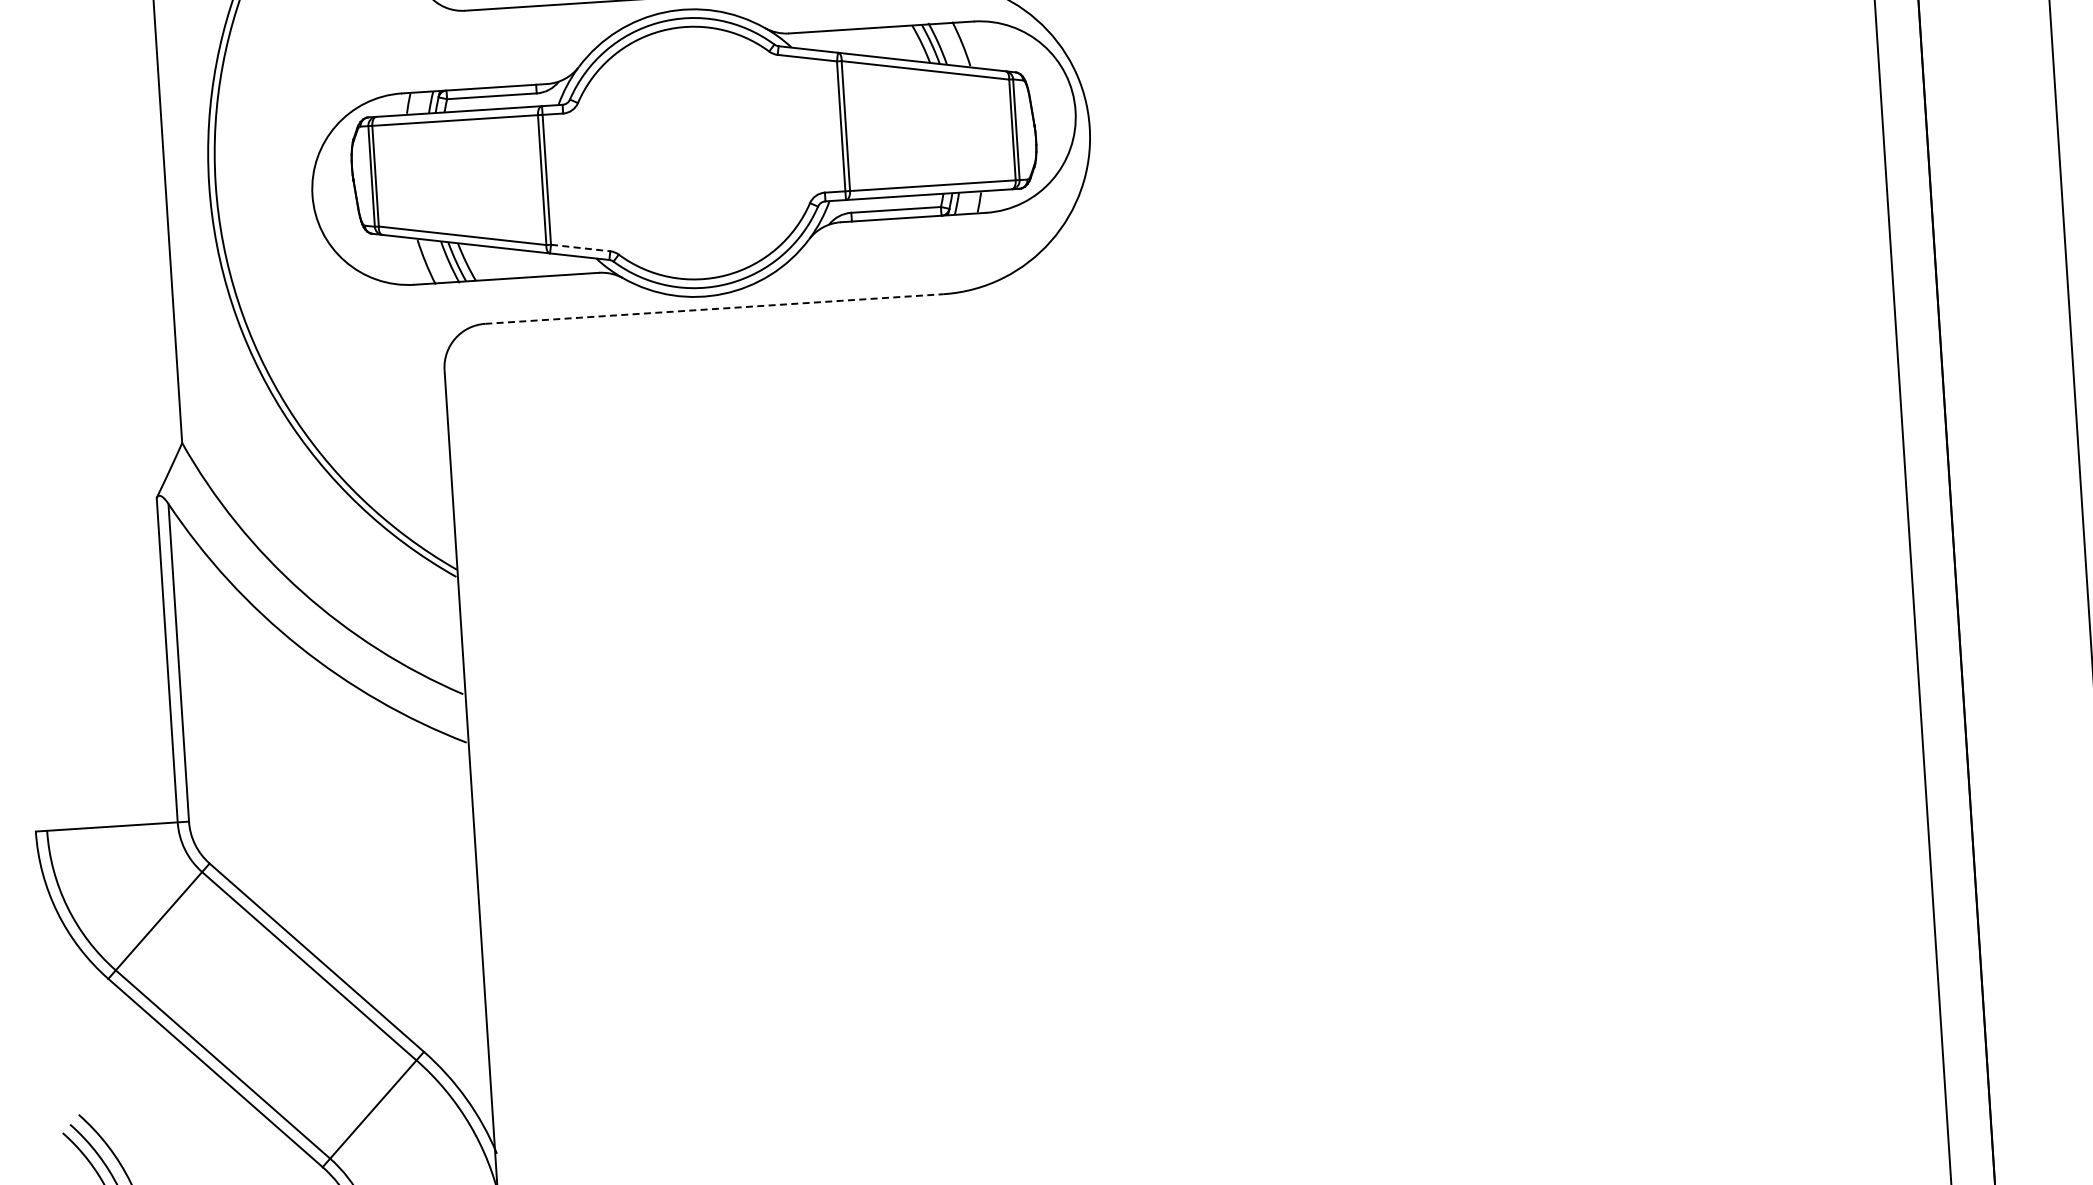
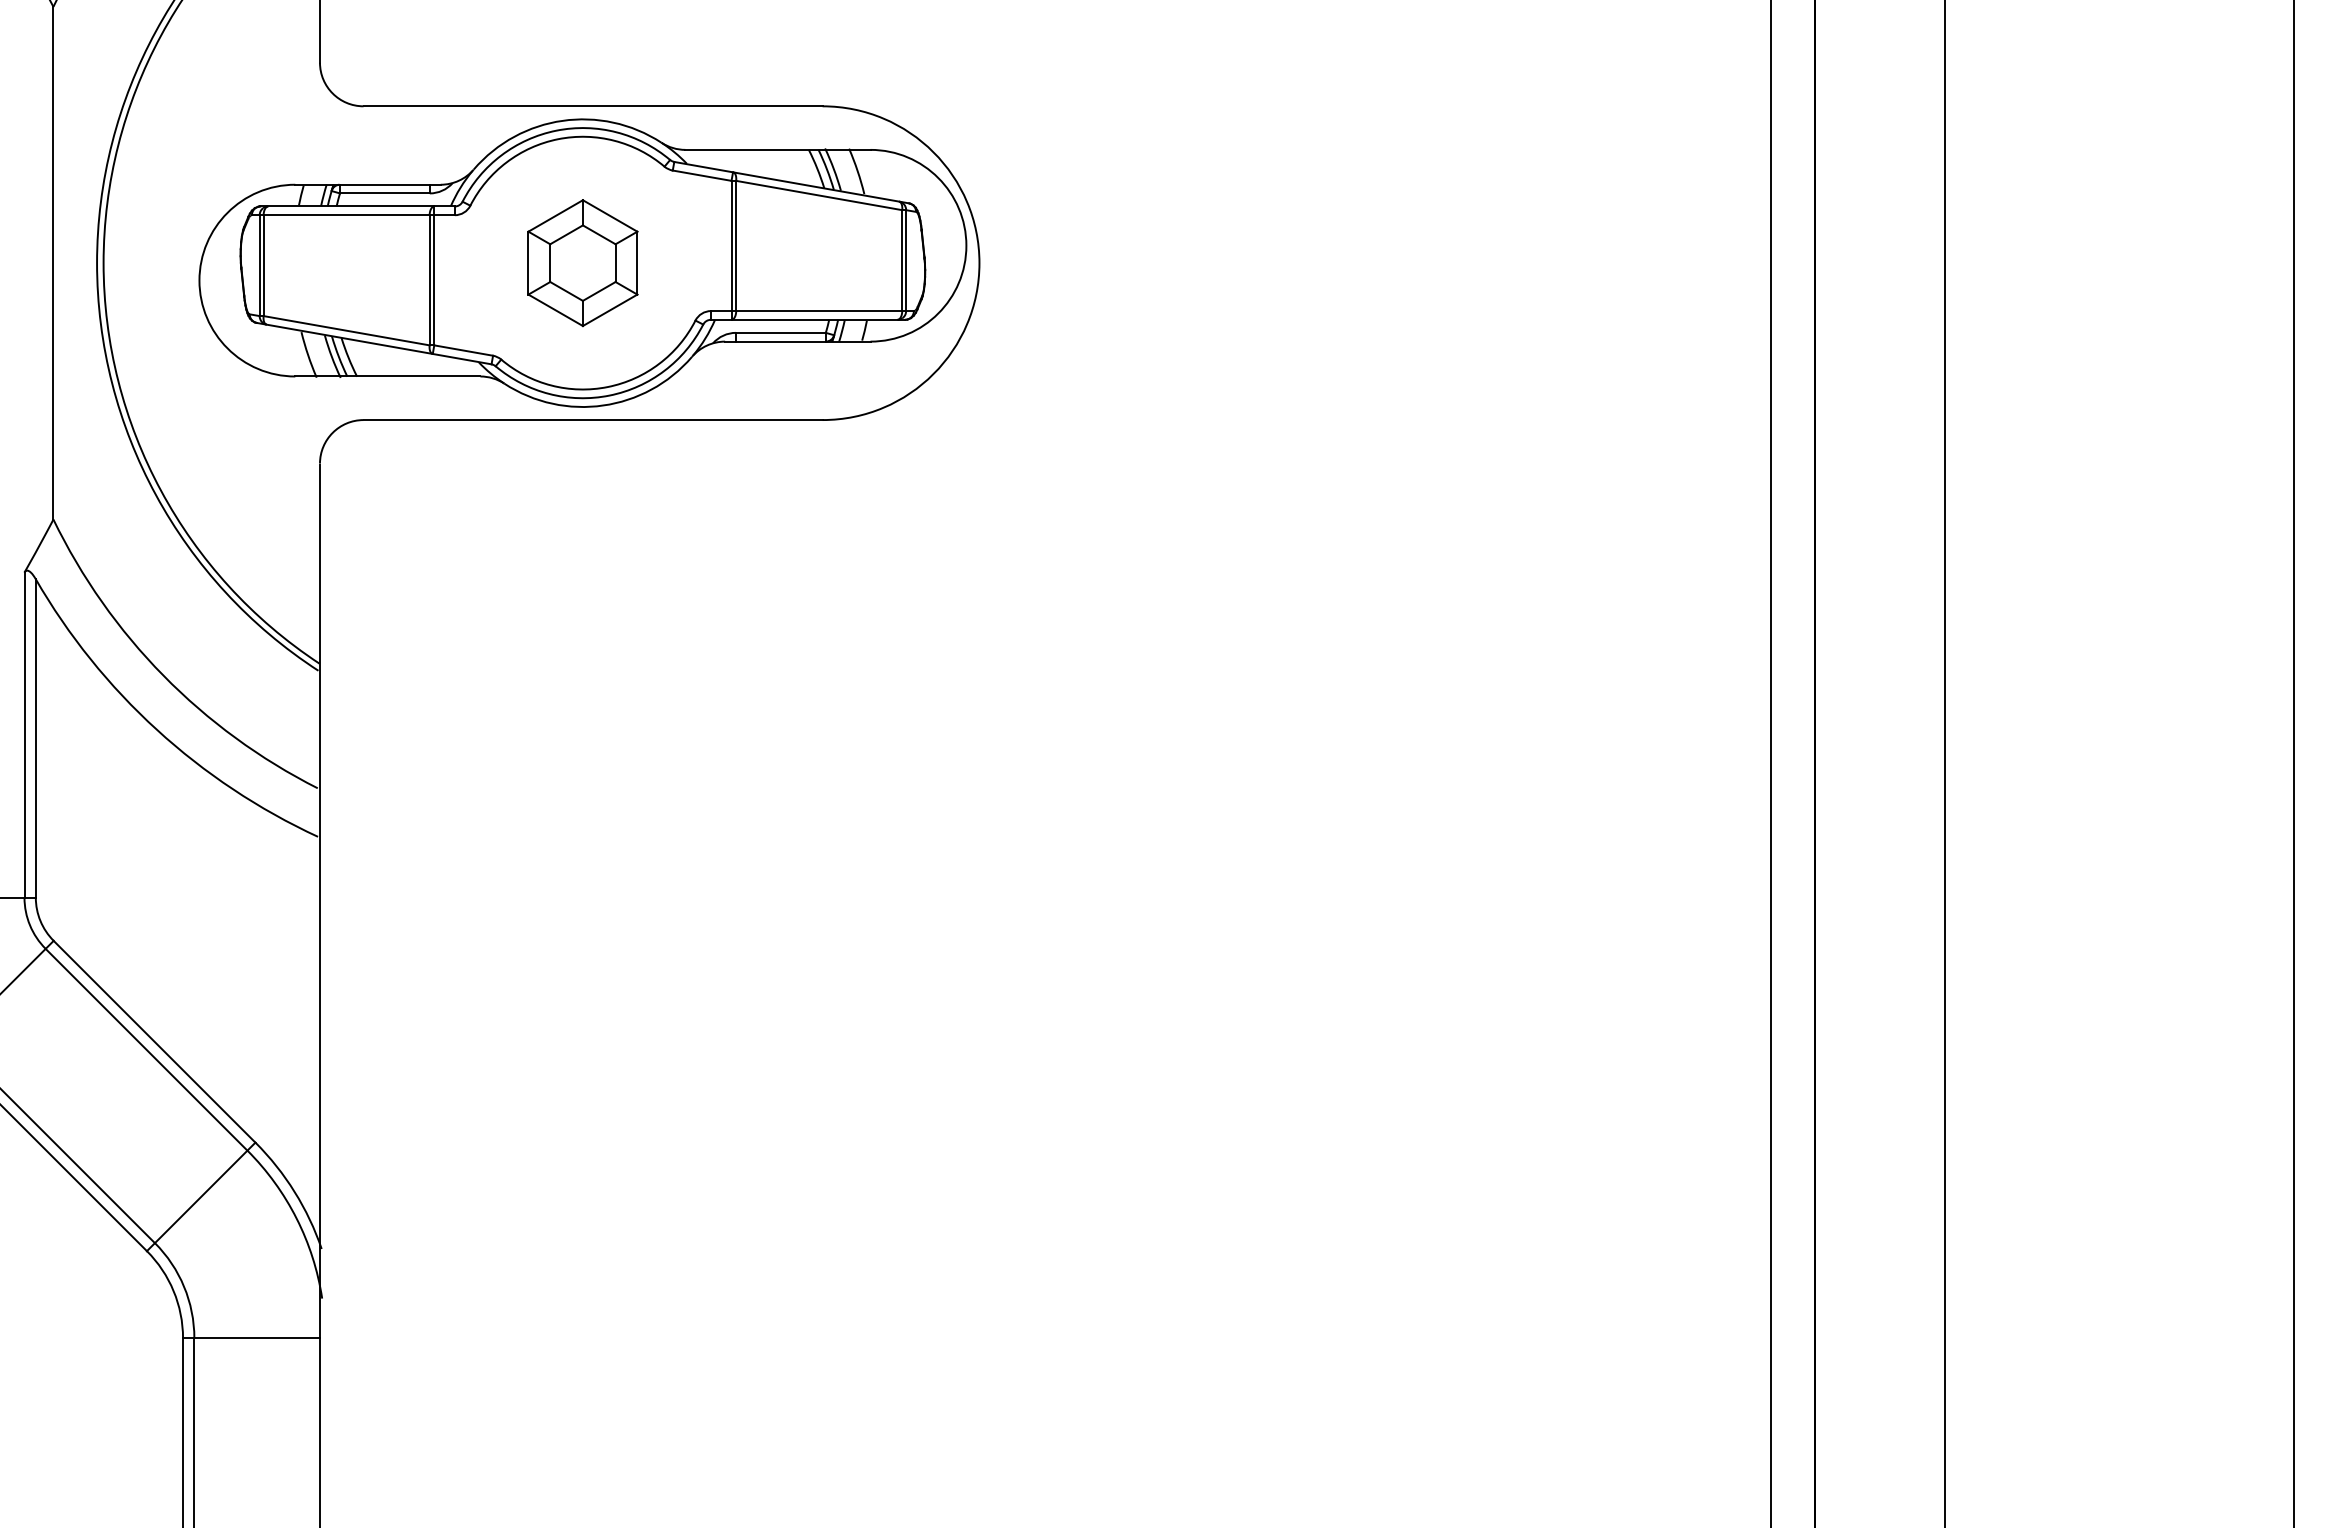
part: (693, 153) -> (582, 263), added
line: (580, 247) -> (463, 350), dashed -> solid
line: (714, 309) -> (593, 420), dashed -> solid

